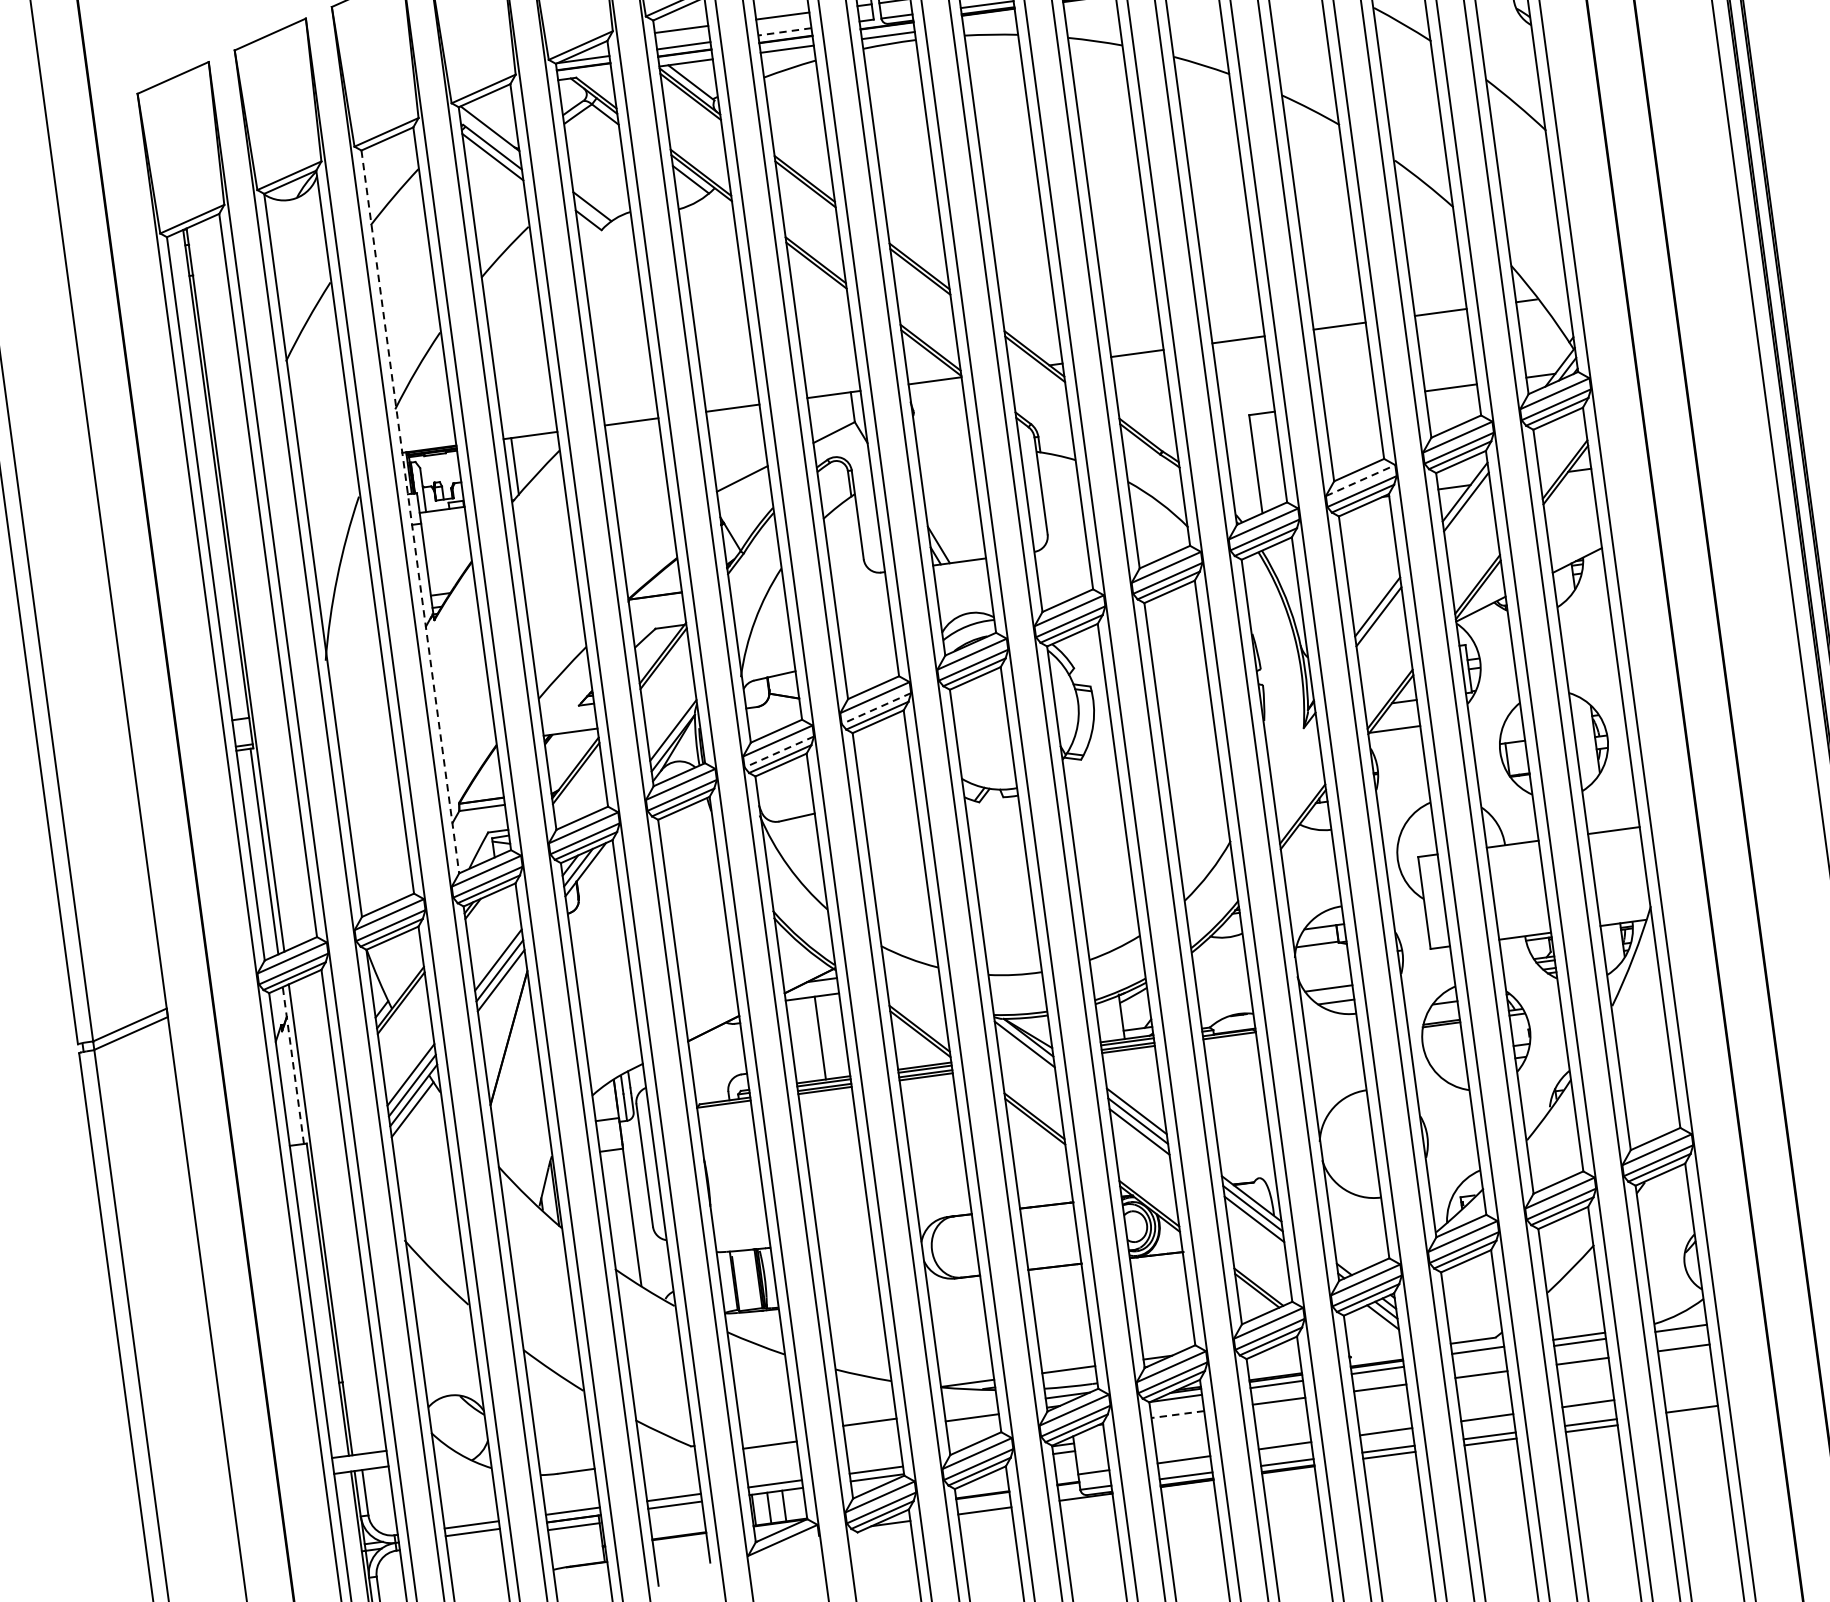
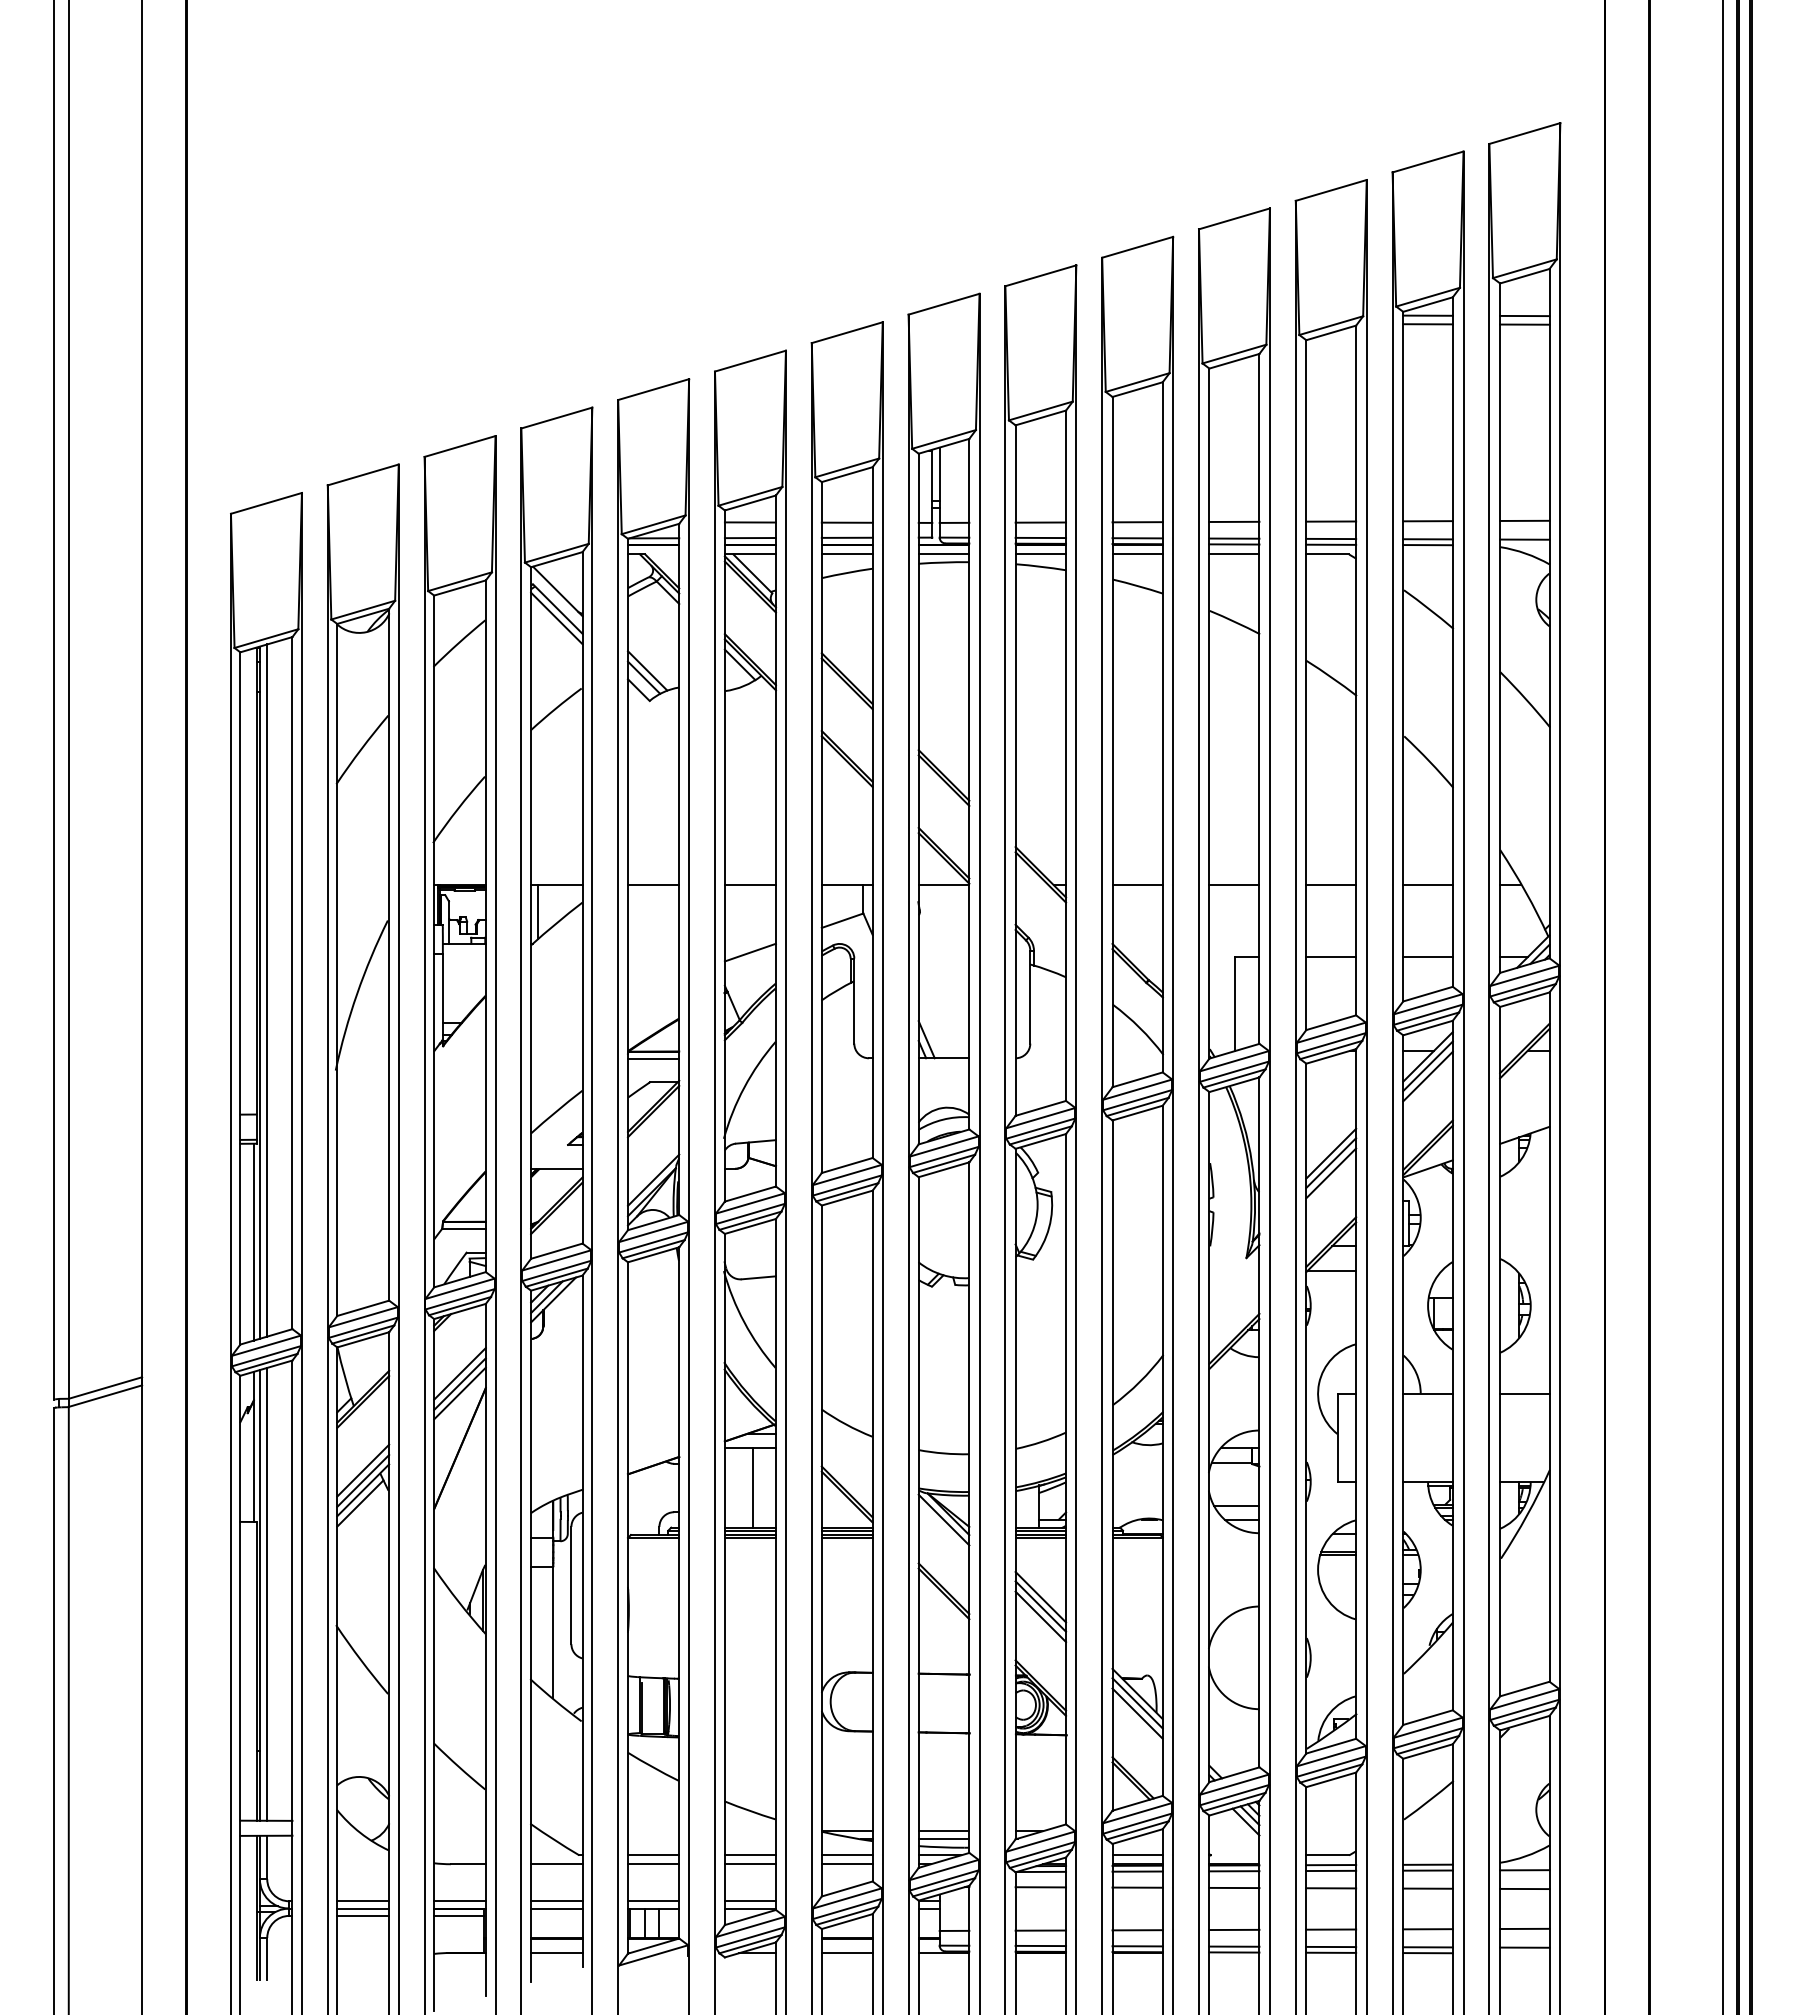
line: (1090, 8) -> (1137, 554), added
line: (989, 21) -> (1040, 554), added
line: (784, 31) -> (846, 537), dashed -> solid
line: (594, 198) -> (647, 670), added
line: (1350, 401) -> (1331, 957), added
line: (1360, 480) -> (1331, 1032), dashed -> solid
line: (410, 511) -> (434, 941), dashed -> solid
line: (1467, 512) -> (1427, 1076), added
line: (243, 586) -> (267, 990), added
line: (656, 603) -> (653, 1058), added
line: (1380, 627) -> (1331, 1173), added
line: (875, 708) -> (846, 1185), dashed -> solid
line: (778, 752) -> (749, 1214), dashed -> solid
line: (292, 1065) -> (253, 1446), dashed -> solid
line: (328, 1216) -> (267, 1593), added
line: (1479, 1355) -> (1331, 1870), added
line: (1274, 1367) -> (1137, 1855), added
line: (1069, 1377) -> (943, 1838), added
line: (1689, 1389) -> (1524, 1928), added
line: (970, 1408) -> (846, 1855), added
line: (1177, 1414) -> (1040, 1887), dashed -> solid
line: (870, 1431) -> (749, 1864), added
line: (768, 1436) -> (653, 1855), added
line: (668, 1459) -> (556, 1864), added
line: (474, 1539) -> (363, 1915), added
line: (681, 1552) -> (556, 1953), added

